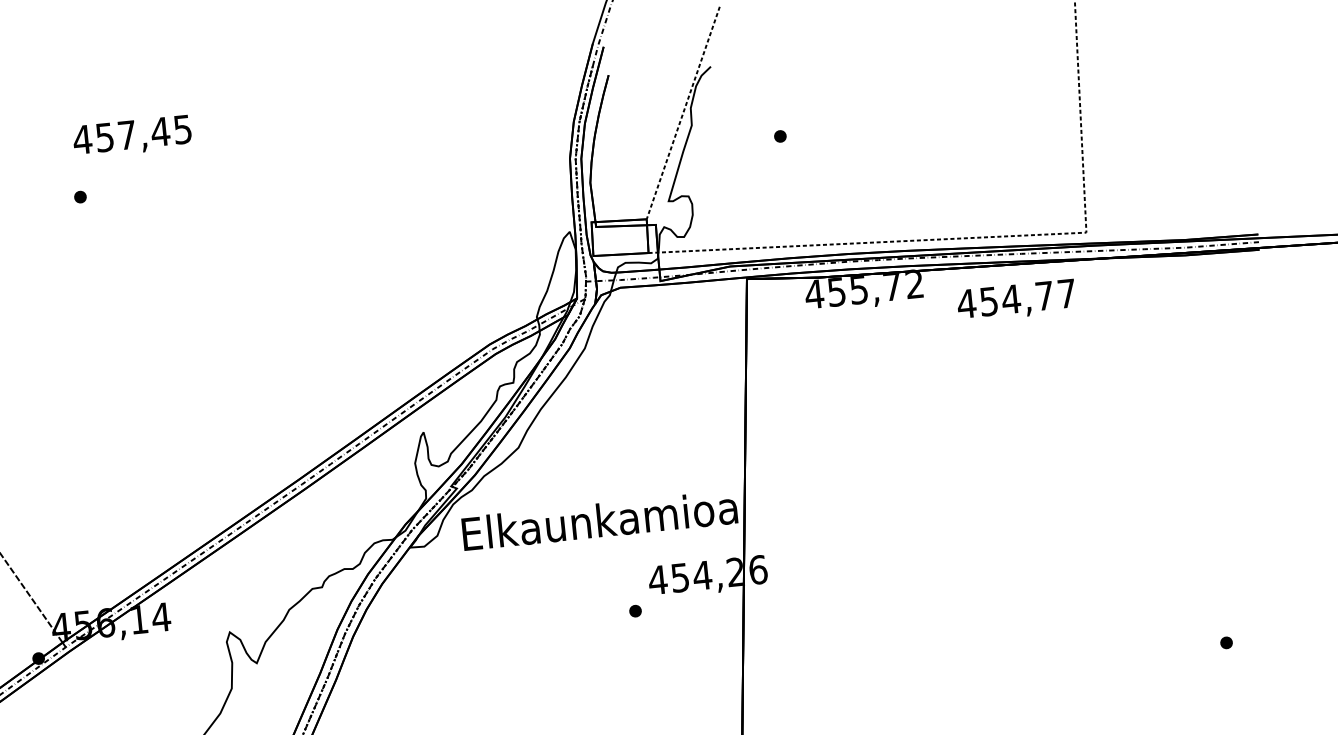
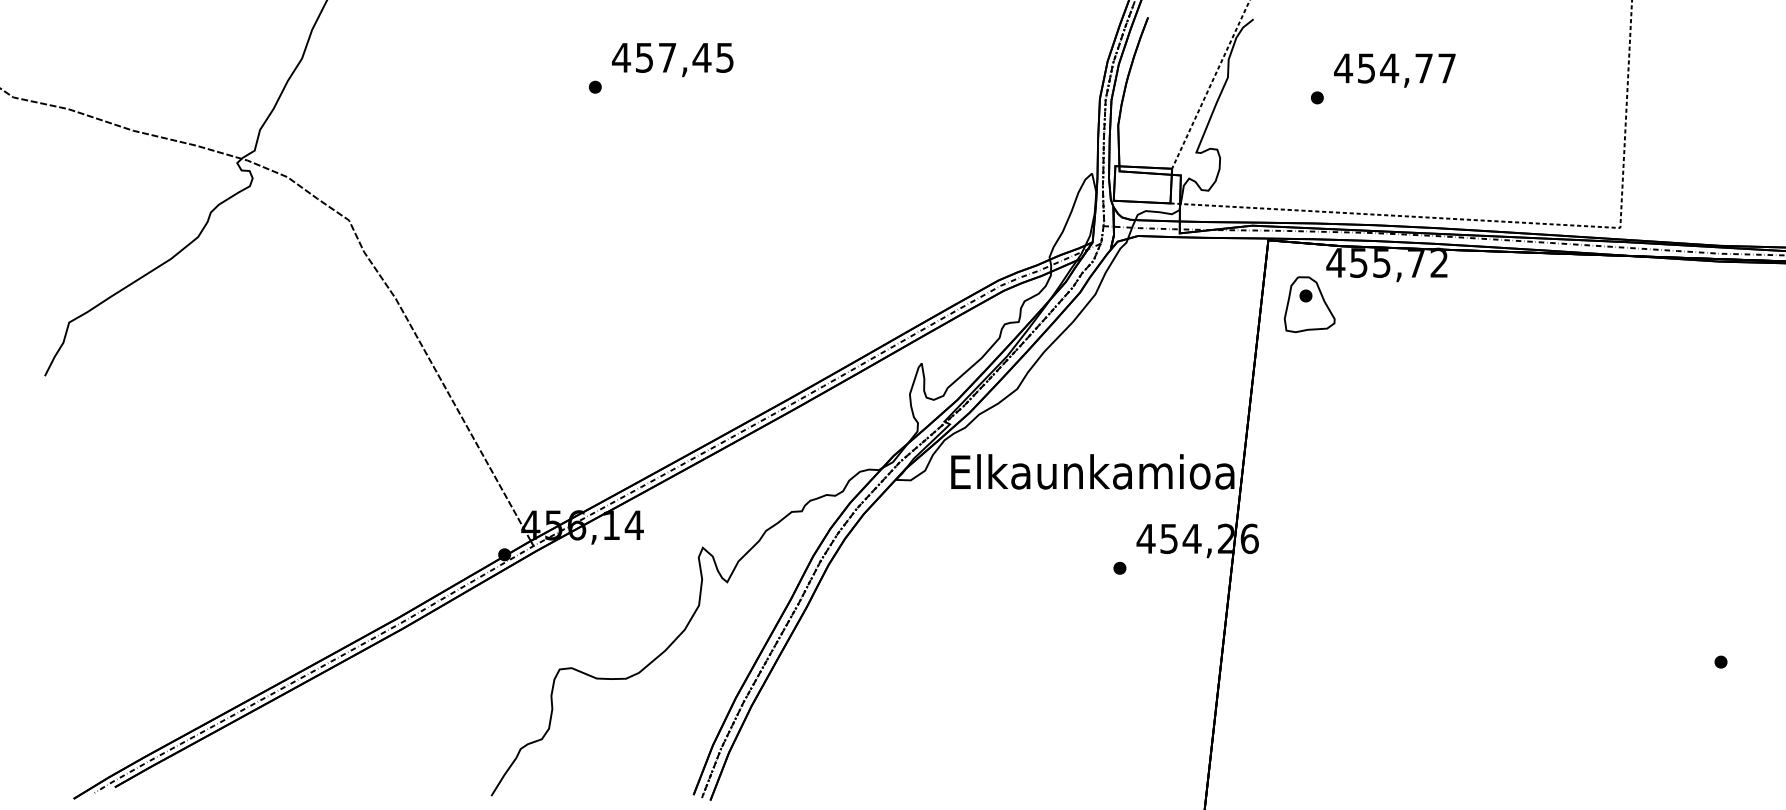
text: (132, 137) -> (672, 60), moved
text: (1016, 300) -> (1394, 70), moved
part: (793, 337) -> (1309, 304), added

